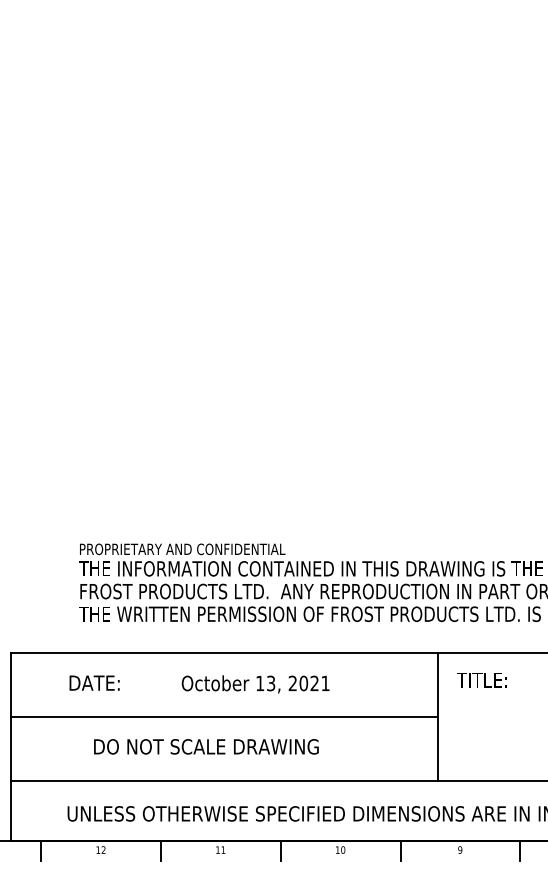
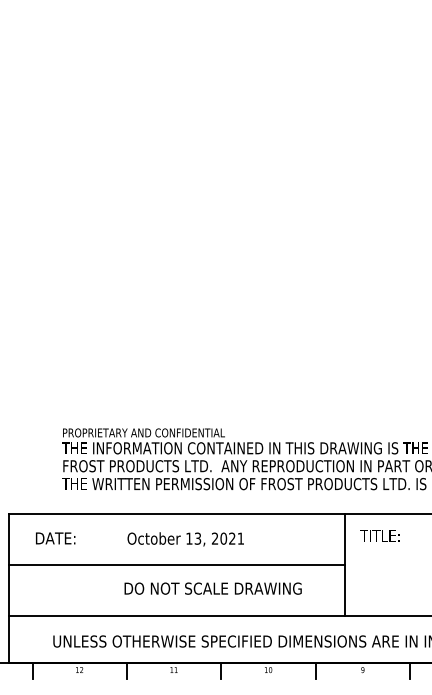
text: (94, 682) -> (55, 537), moved
text: (255, 684) -> (185, 539), moved
text: (206, 746) -> (213, 588), moved

